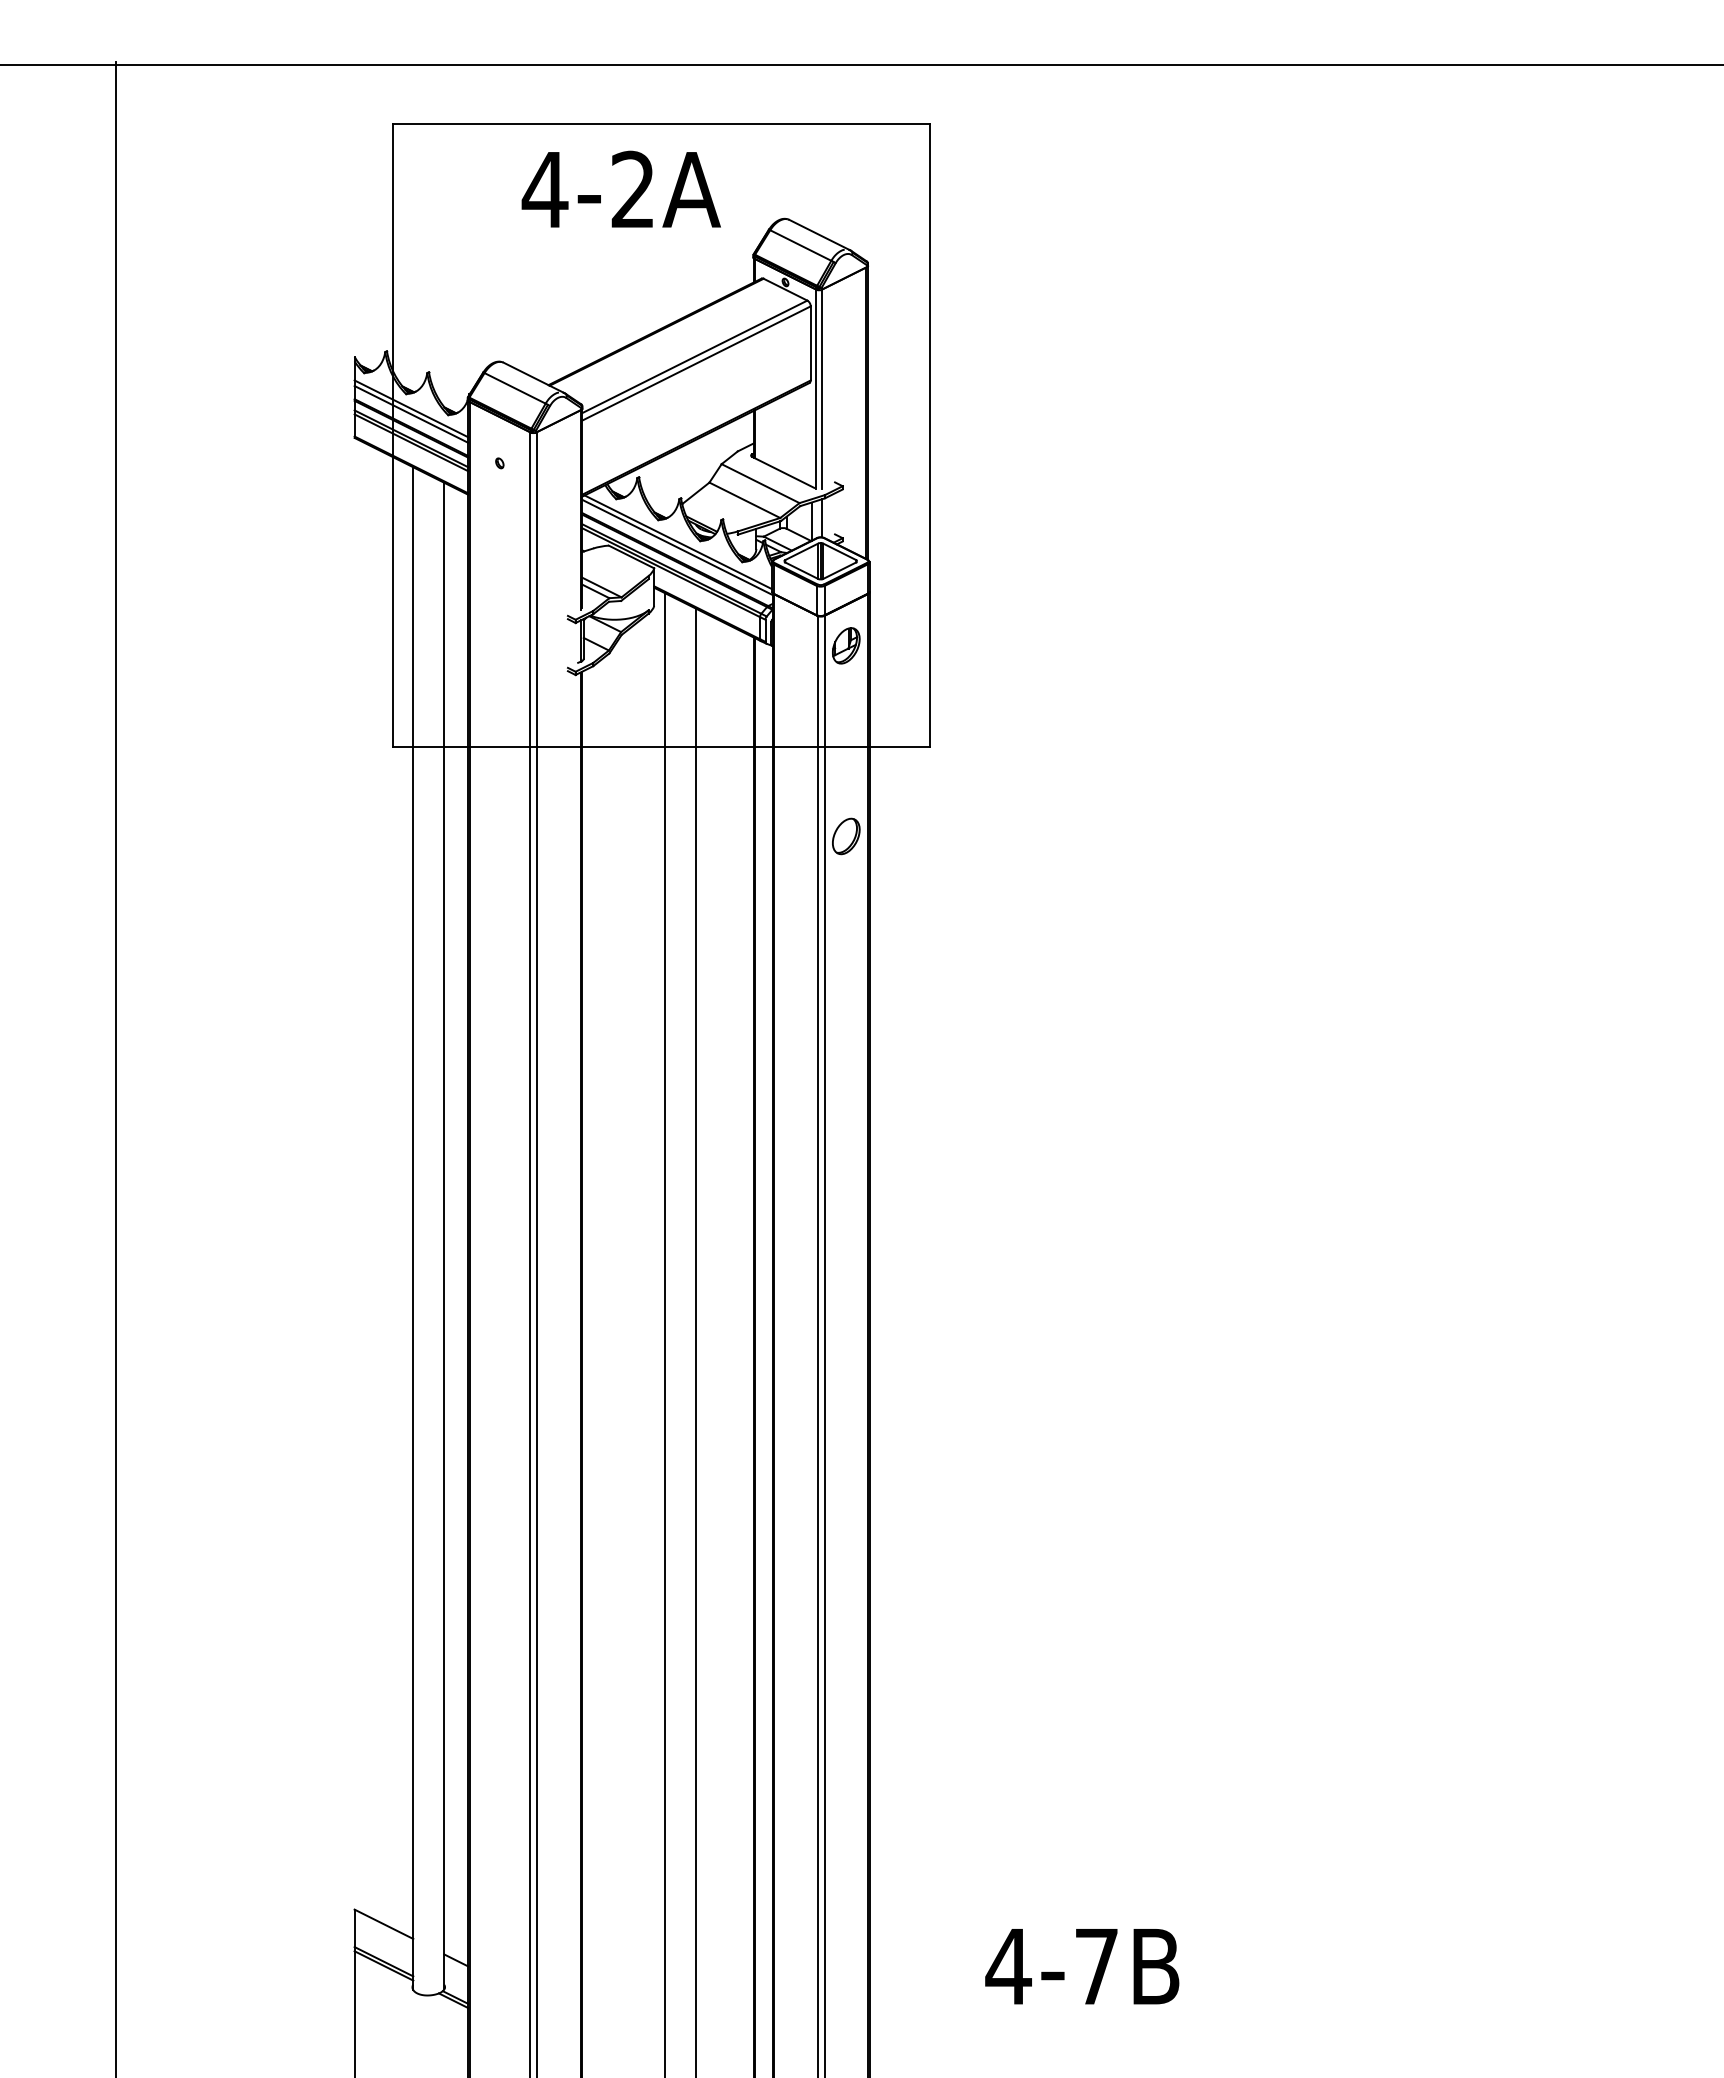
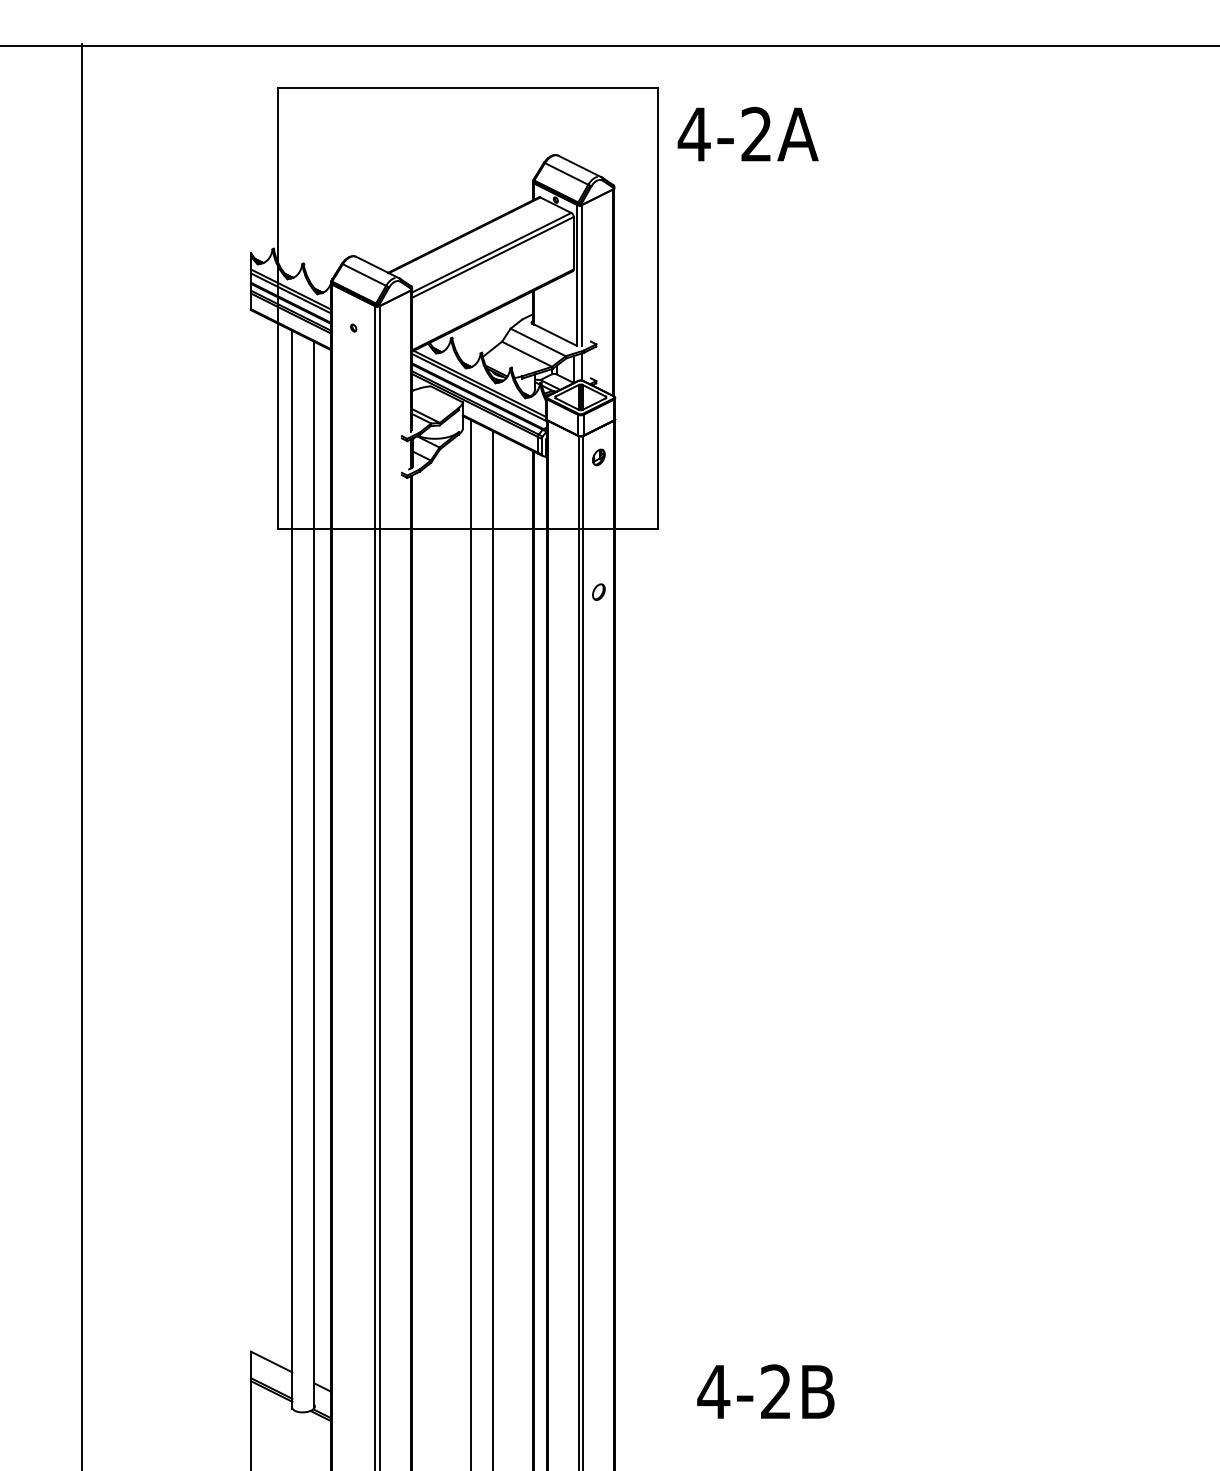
text: (620, 188) -> (747, 133), moved
part: (846, 646) -> (599, 457), size x0.62
part: (846, 836) -> (599, 592), size x0.62
text: (1096, 1965) -> (775, 1391), 4-7B -> 4-2B

